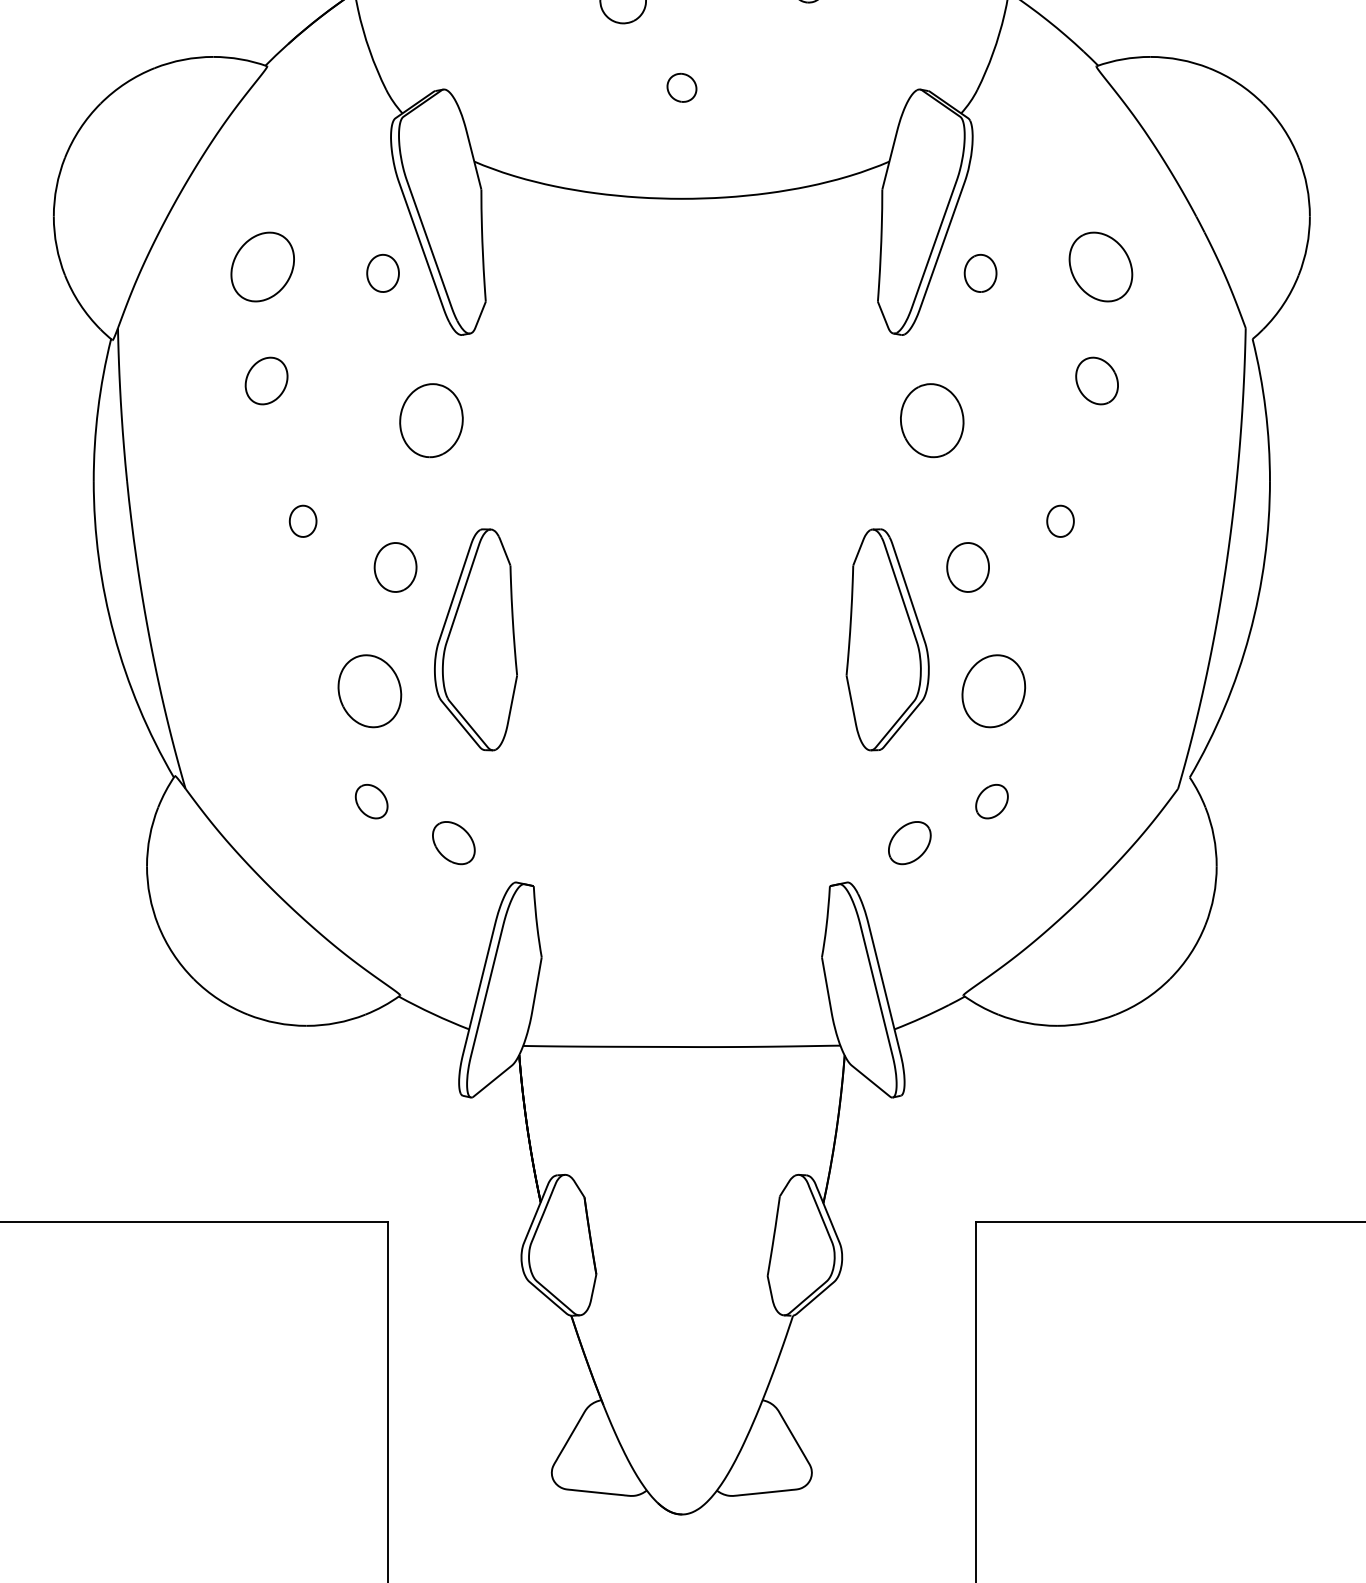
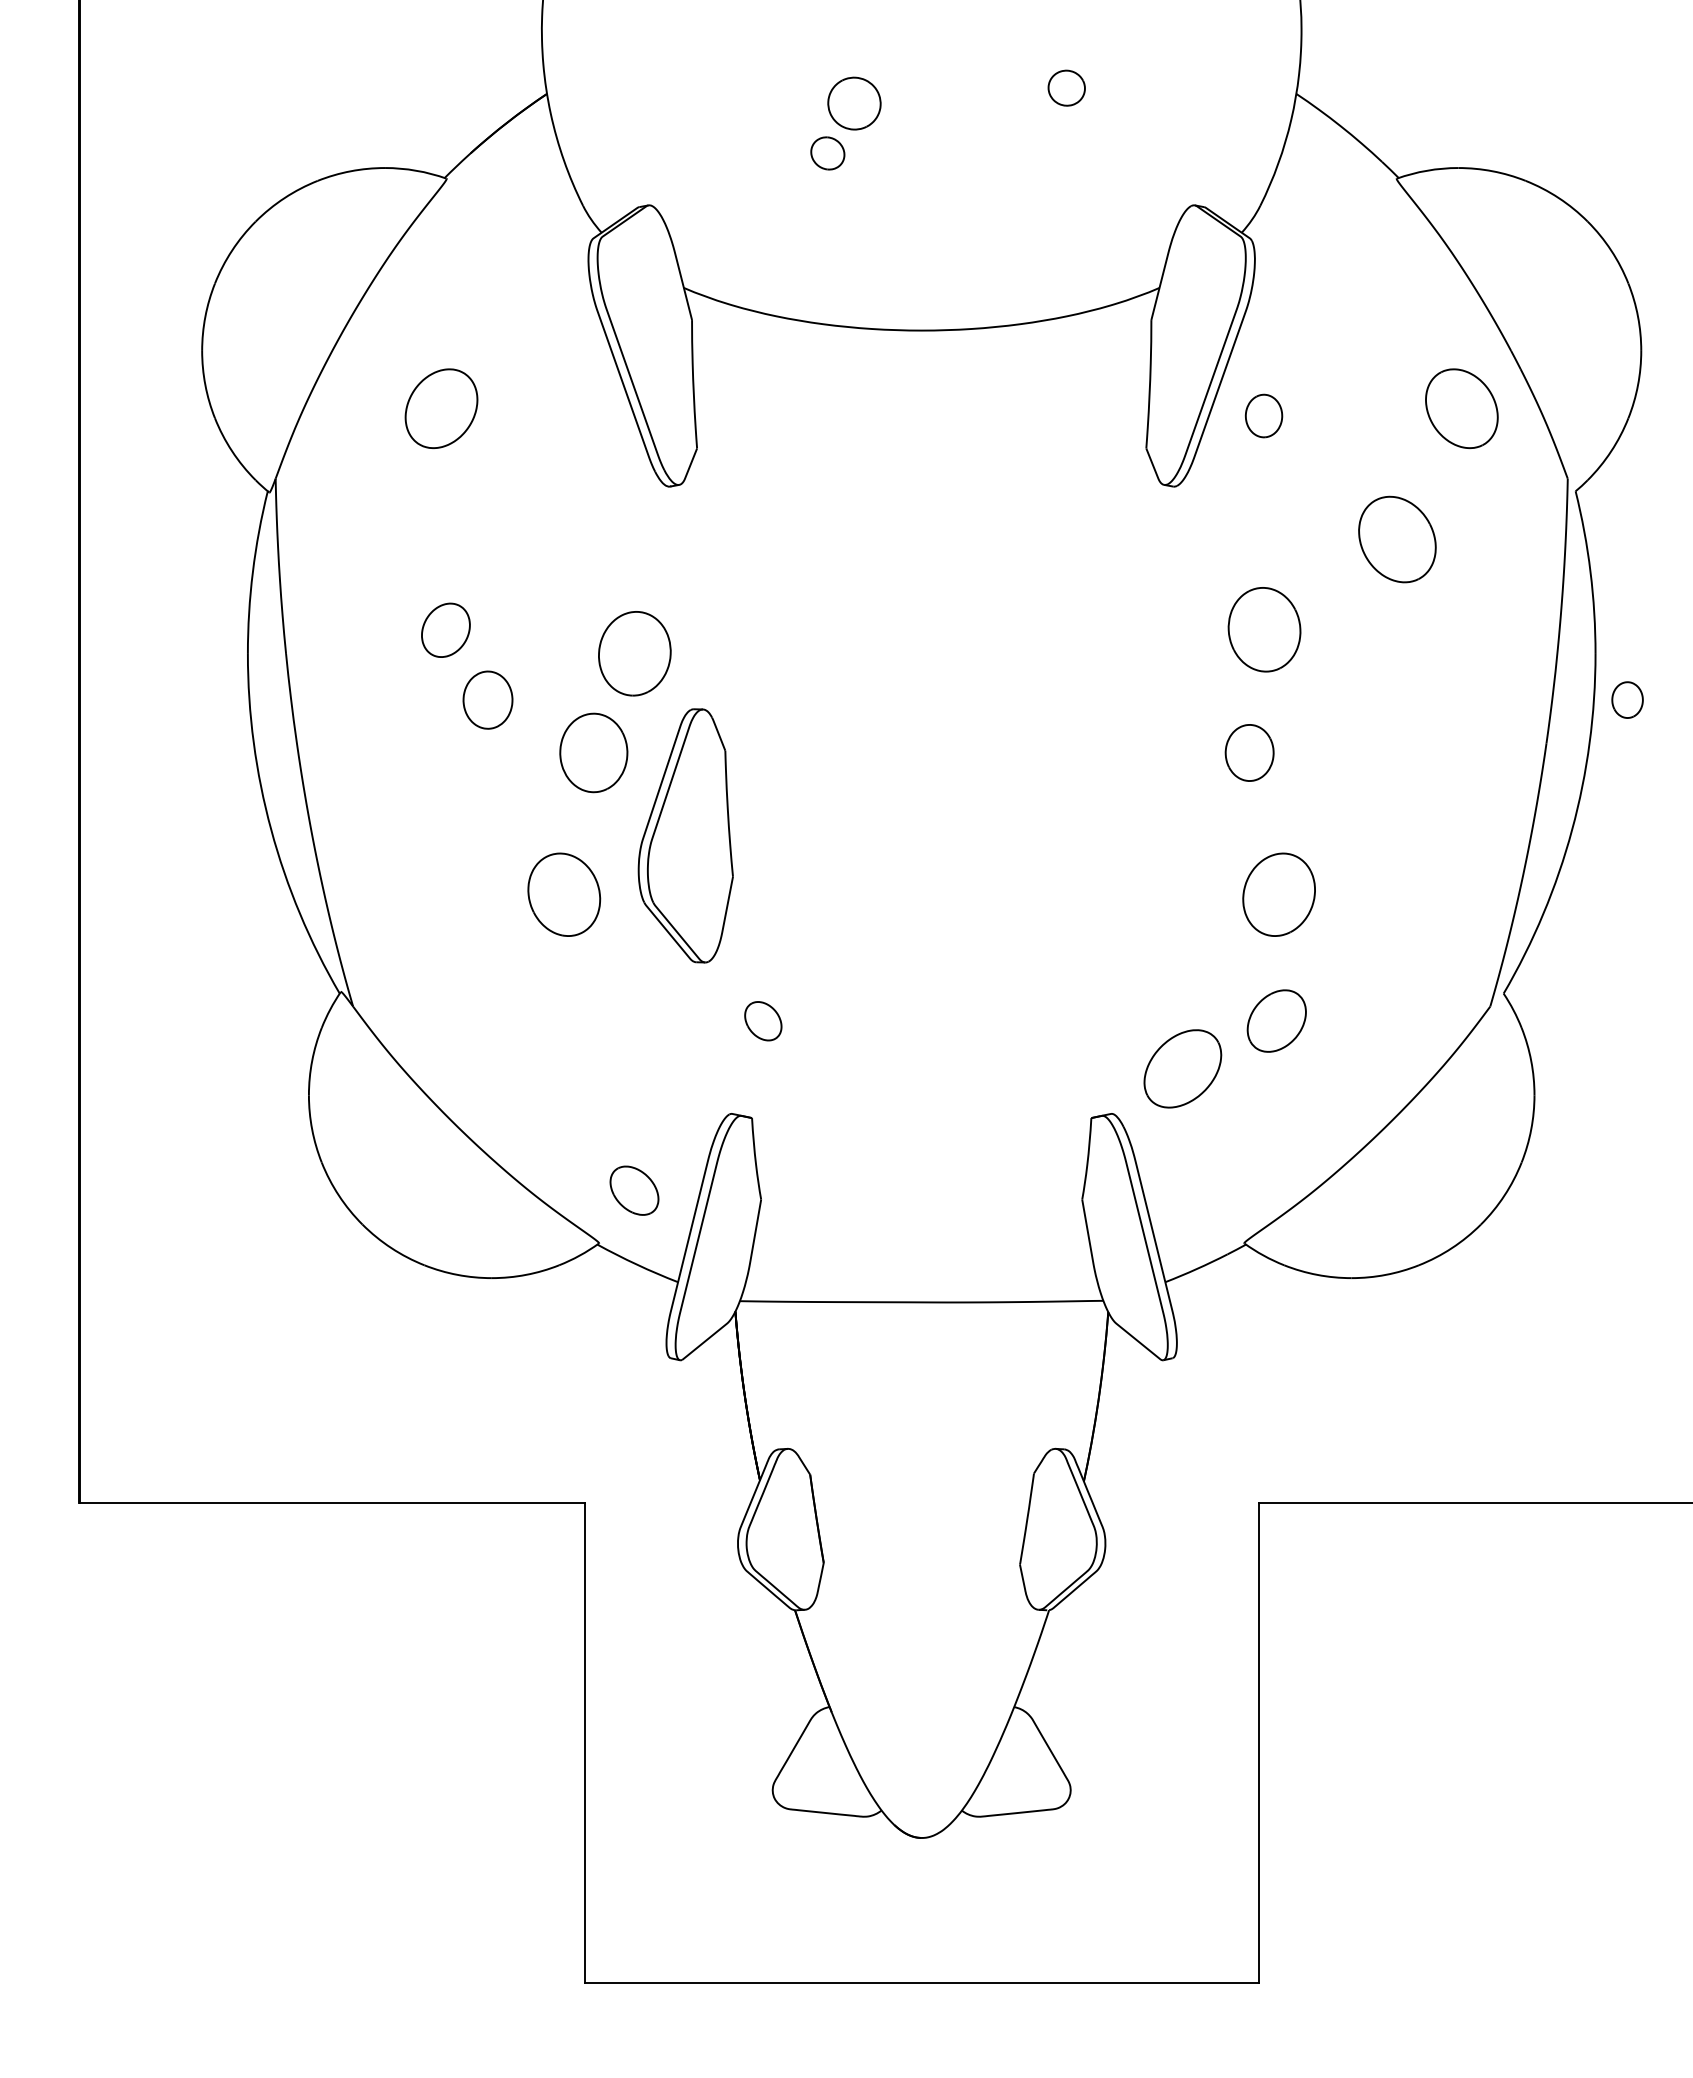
part: (681, 87) -> (827, 153), moved
part: (1100, 266) -> (1461, 408), moved
part: (383, 272) -> (579, 415), removed
part: (266, 380) -> (445, 629), moved
part: (1097, 380) -> (1397, 538), size x1.6
part: (431, 420) -> (634, 653), moved
part: (932, 420) -> (1264, 629), moved
part: (302, 520) -> (487, 699), size x1.6
part: (1060, 520) -> (1627, 699), moved
part: (395, 567) -> (593, 752), size x1.4
part: (887, 639) -> (1157, 835), removed
part: (371, 801) -> (763, 1021), moved
part: (992, 801) -> (1277, 1021), size x1.6
part: (453, 842) -> (634, 1190), moved
part: (909, 842) -> (1182, 1068), size x1.6

